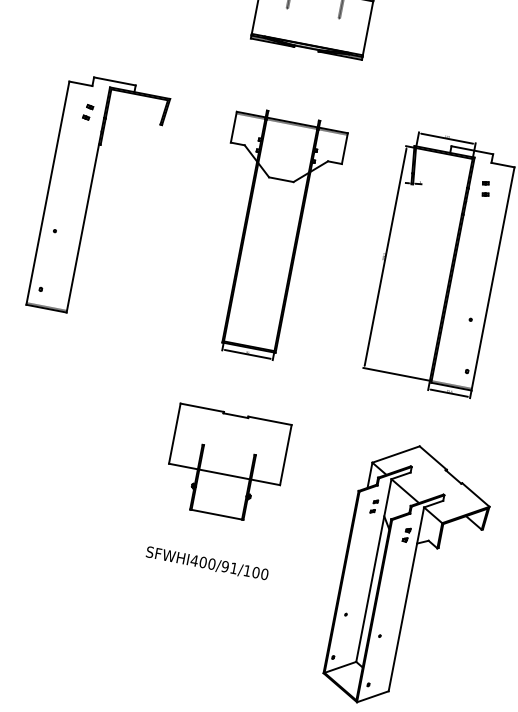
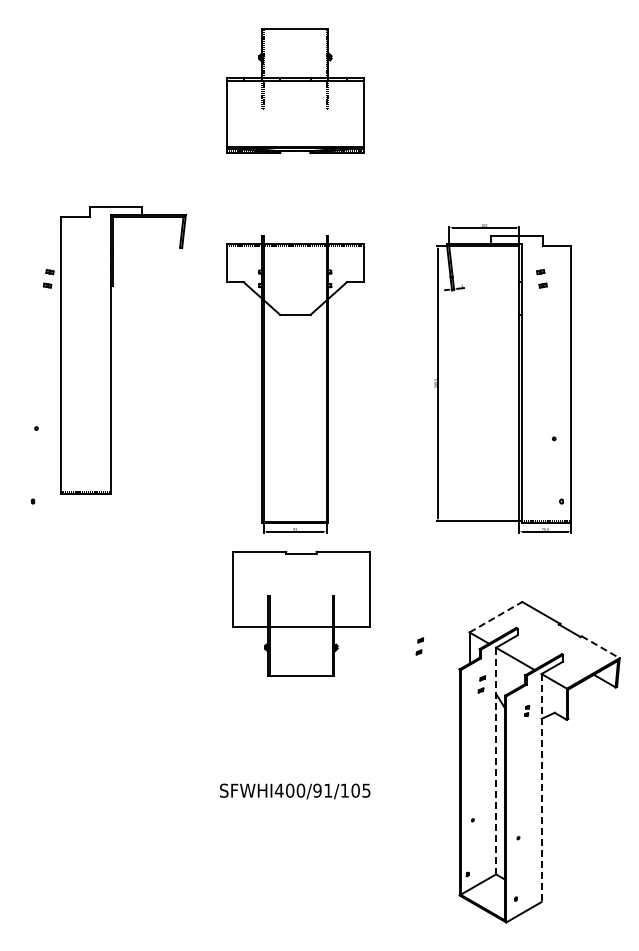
part: (89, 196) -> (111, 350), moved
line: (396, 454) -> (496, 616), solid -> dashed
part: (226, 463) -> (301, 613), moved
part: (329, 466) -> (419, 646), added
line: (475, 495) -> (600, 647), solid -> dashed
part: (406, 534) -> (526, 710), size x0.6
line: (374, 570) -> (496, 761), solid -> dashed
text: (264, 574) -> (366, 790), SFWHI400/91/100 -> SFWHI400/91/105
line: (406, 599) -> (541, 788), solid -> dashed

